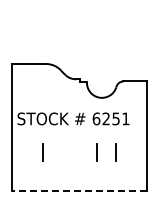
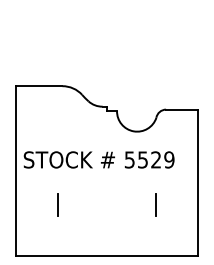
text: (110, 118) -> (148, 159), 6251 -> 5529
line: (96, 152) -> (129, 205), removed
line: (79, 190) -> (107, 256), dashed -> solid

